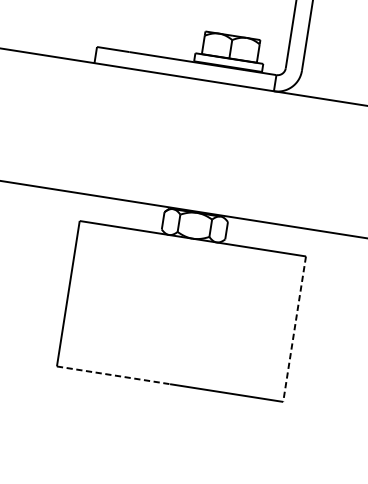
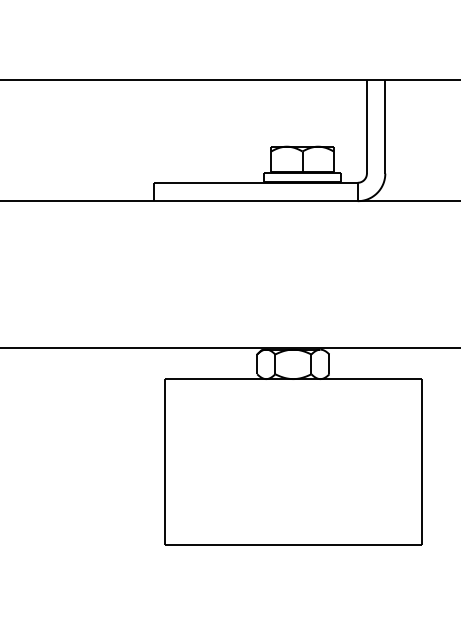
line: (295, 328) -> (422, 461), dashed -> solid
line: (113, 375) -> (229, 544), dashed -> solid

